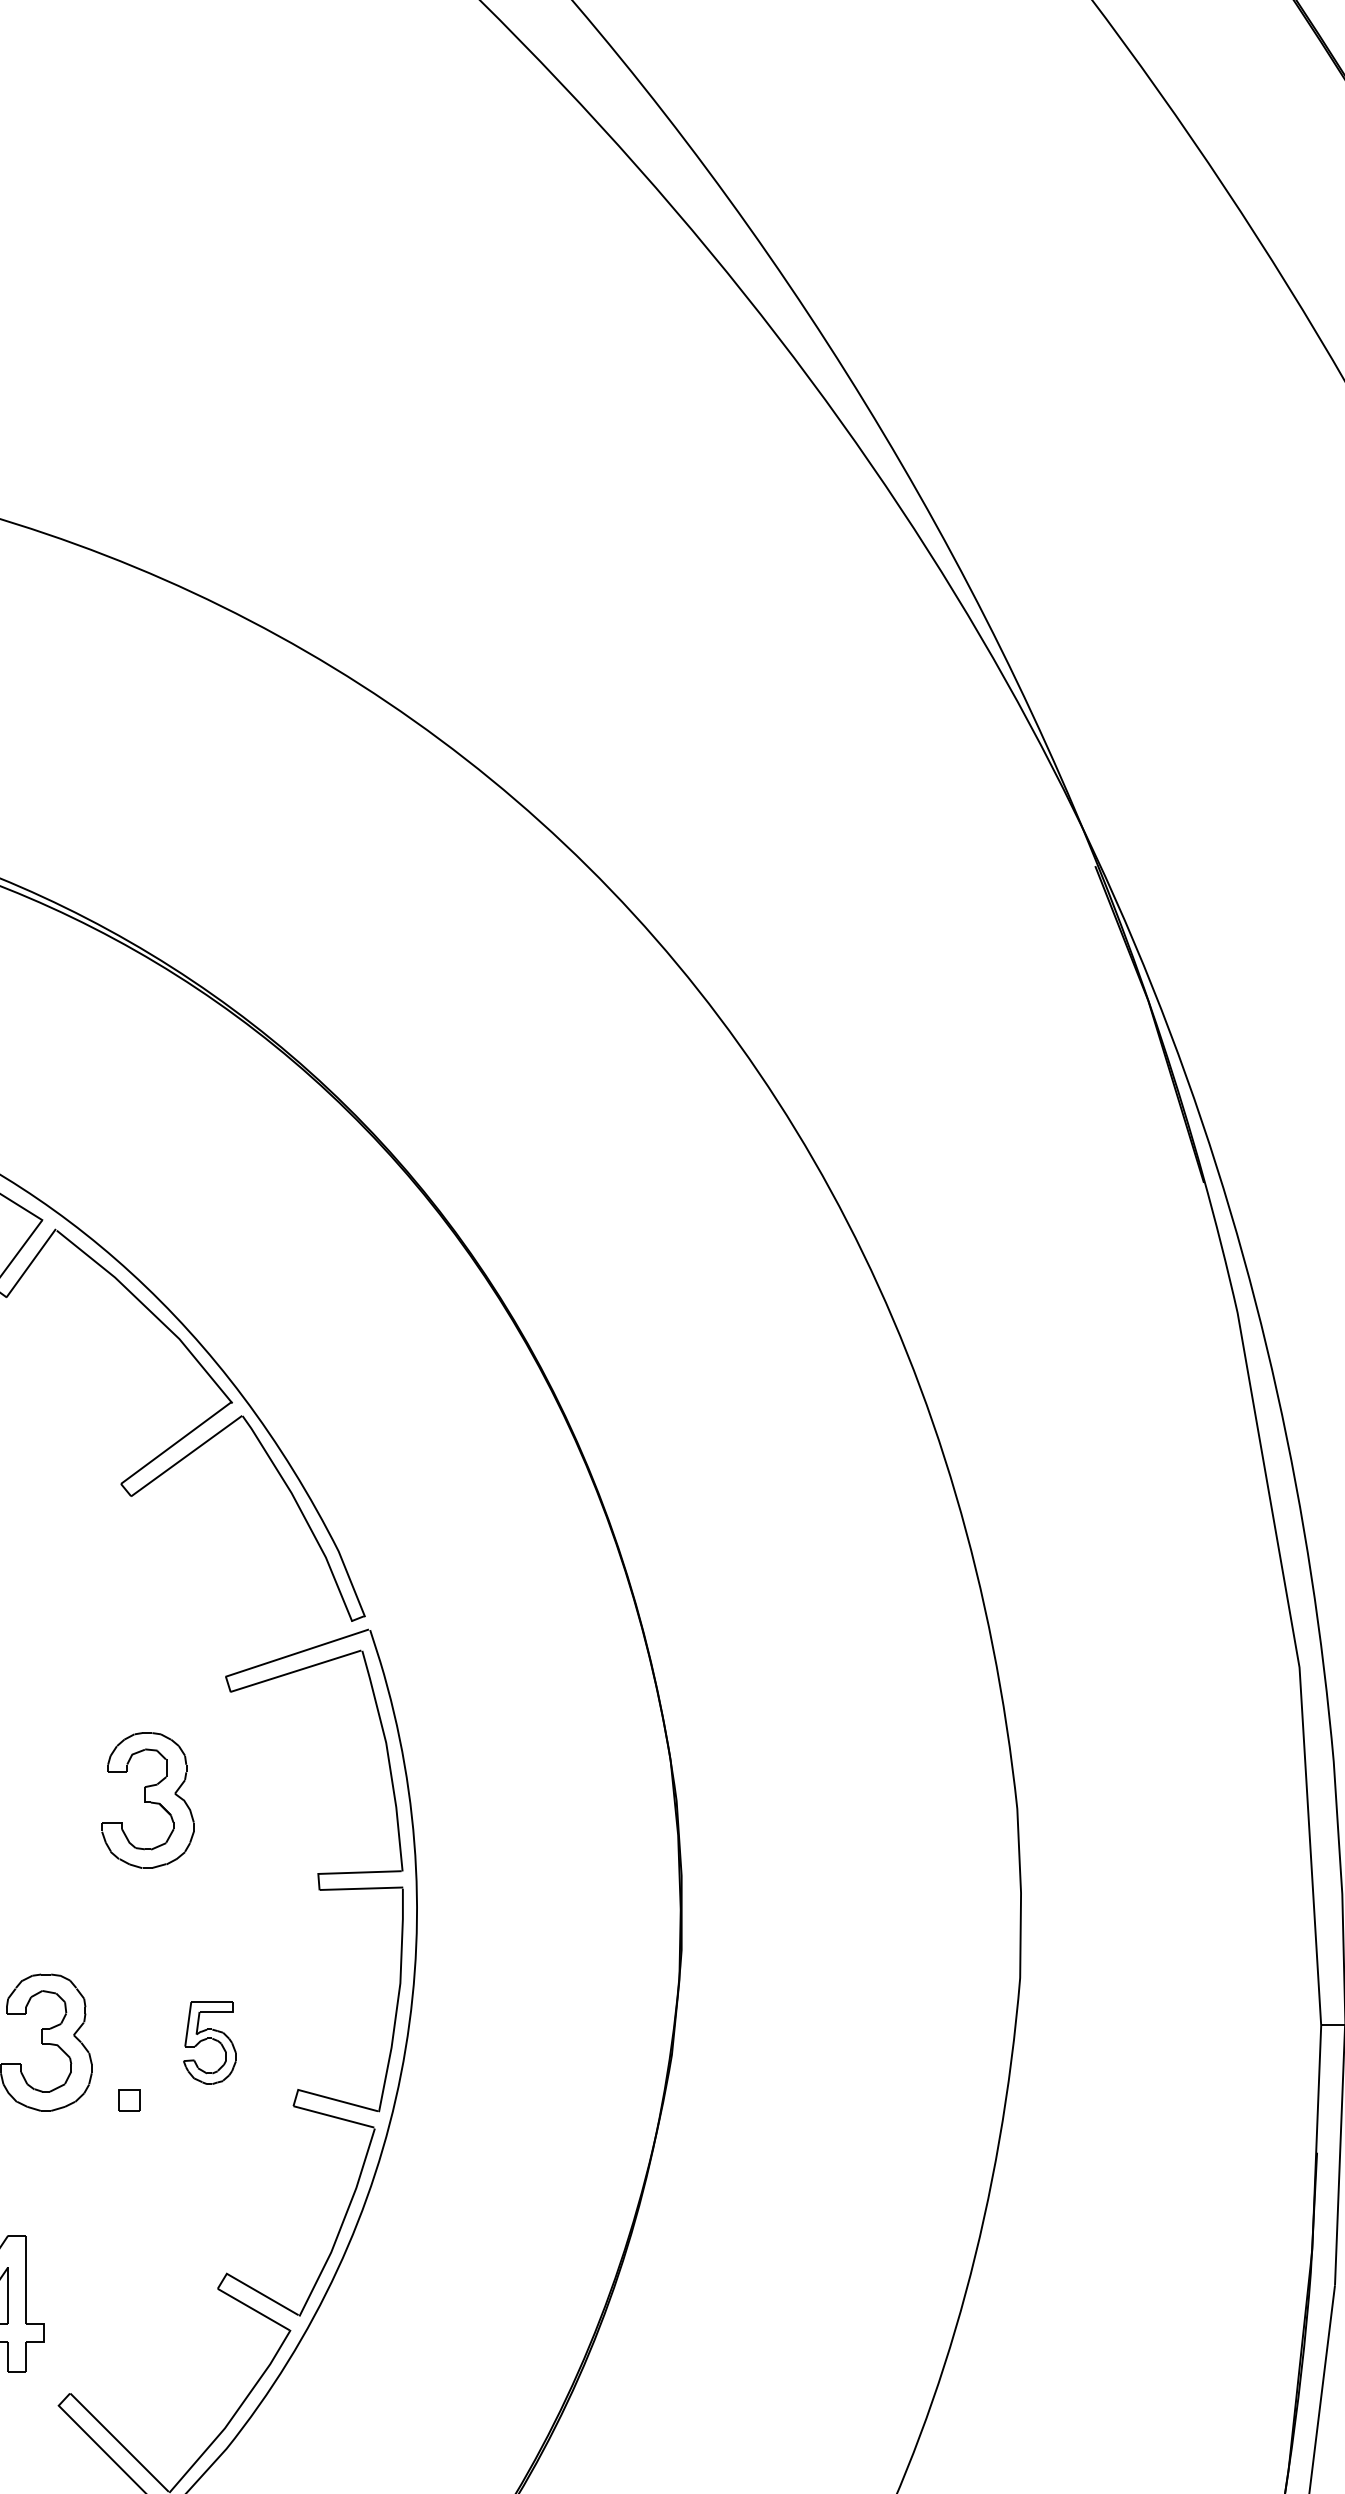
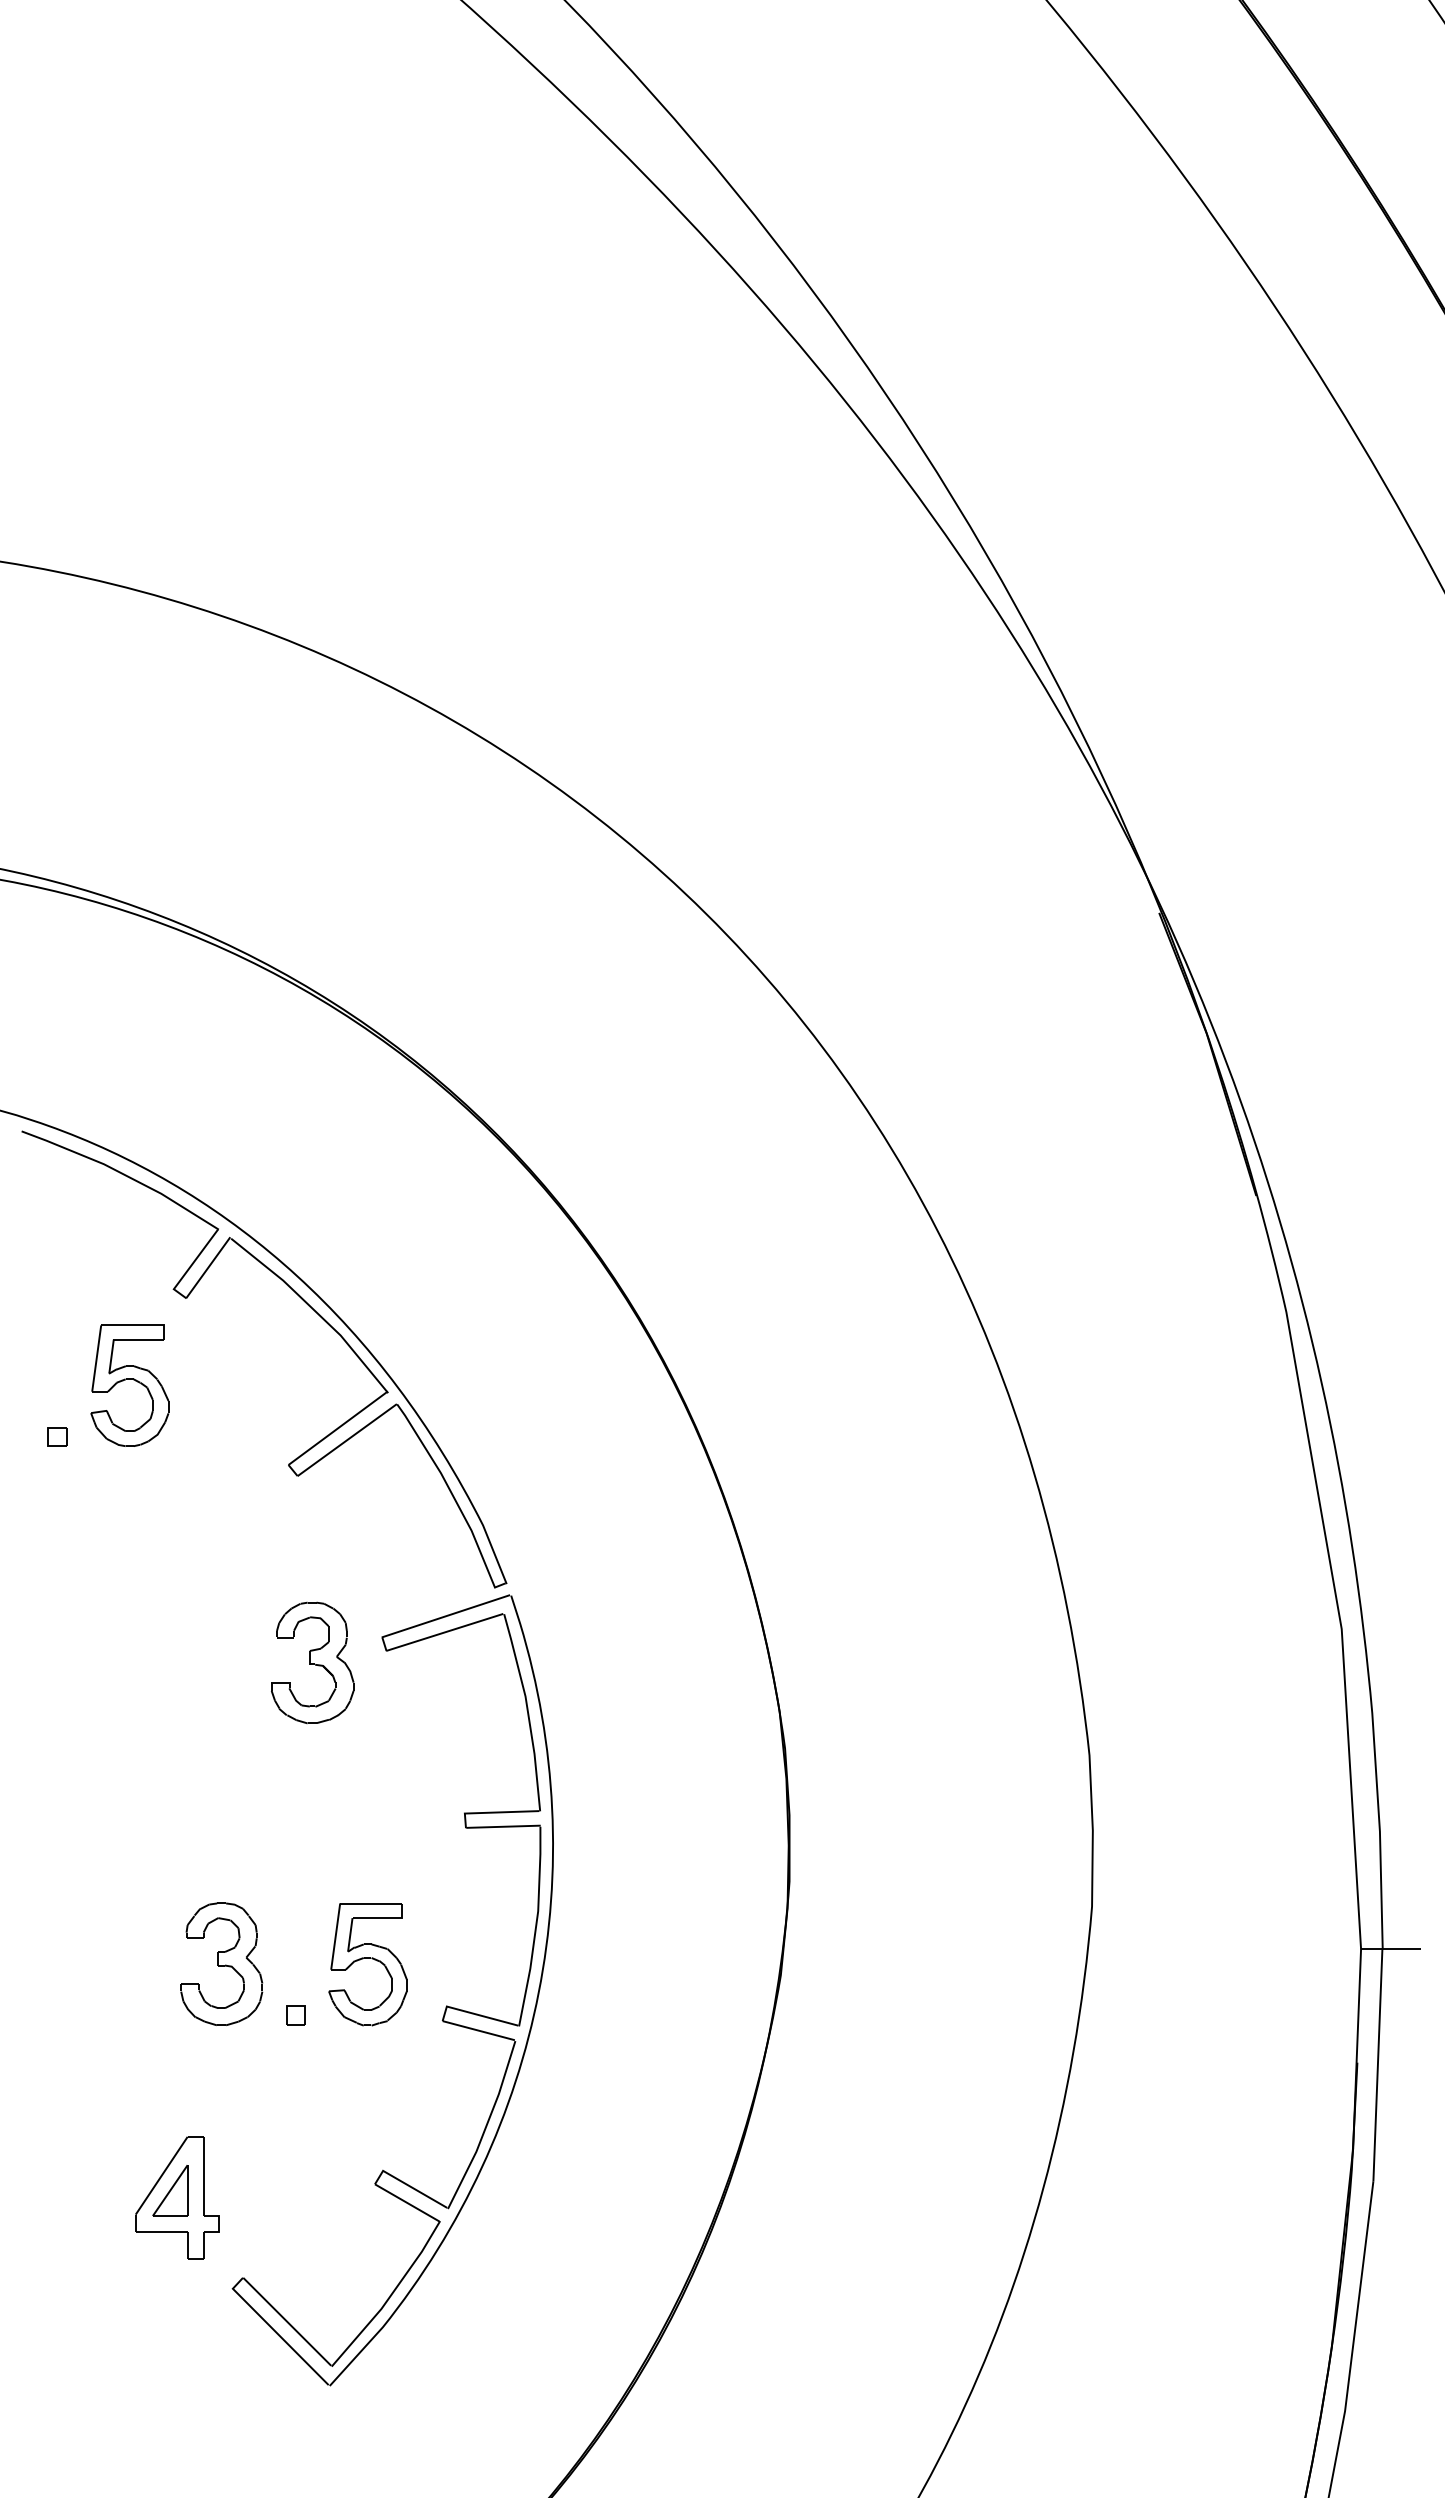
part: (147, 1800) -> (312, 1662), moved
part: (209, 2042) -> (367, 1964), size x1.67

